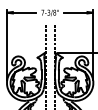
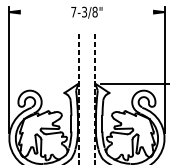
line: (21, 12) -> (35, 11), removed
line: (78, 12) -> (137, 11), removed

